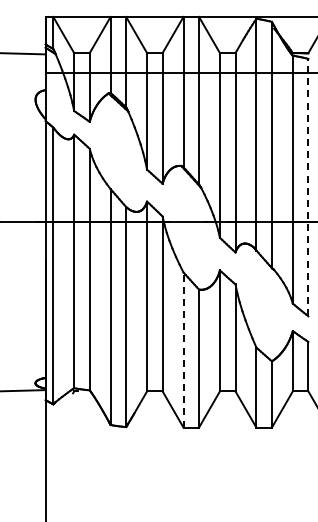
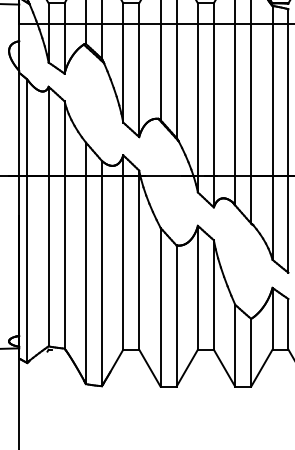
line: (308, 187) -> (288, 140), dashed -> solid
line: (183, 350) -> (160, 307), dashed -> solid

